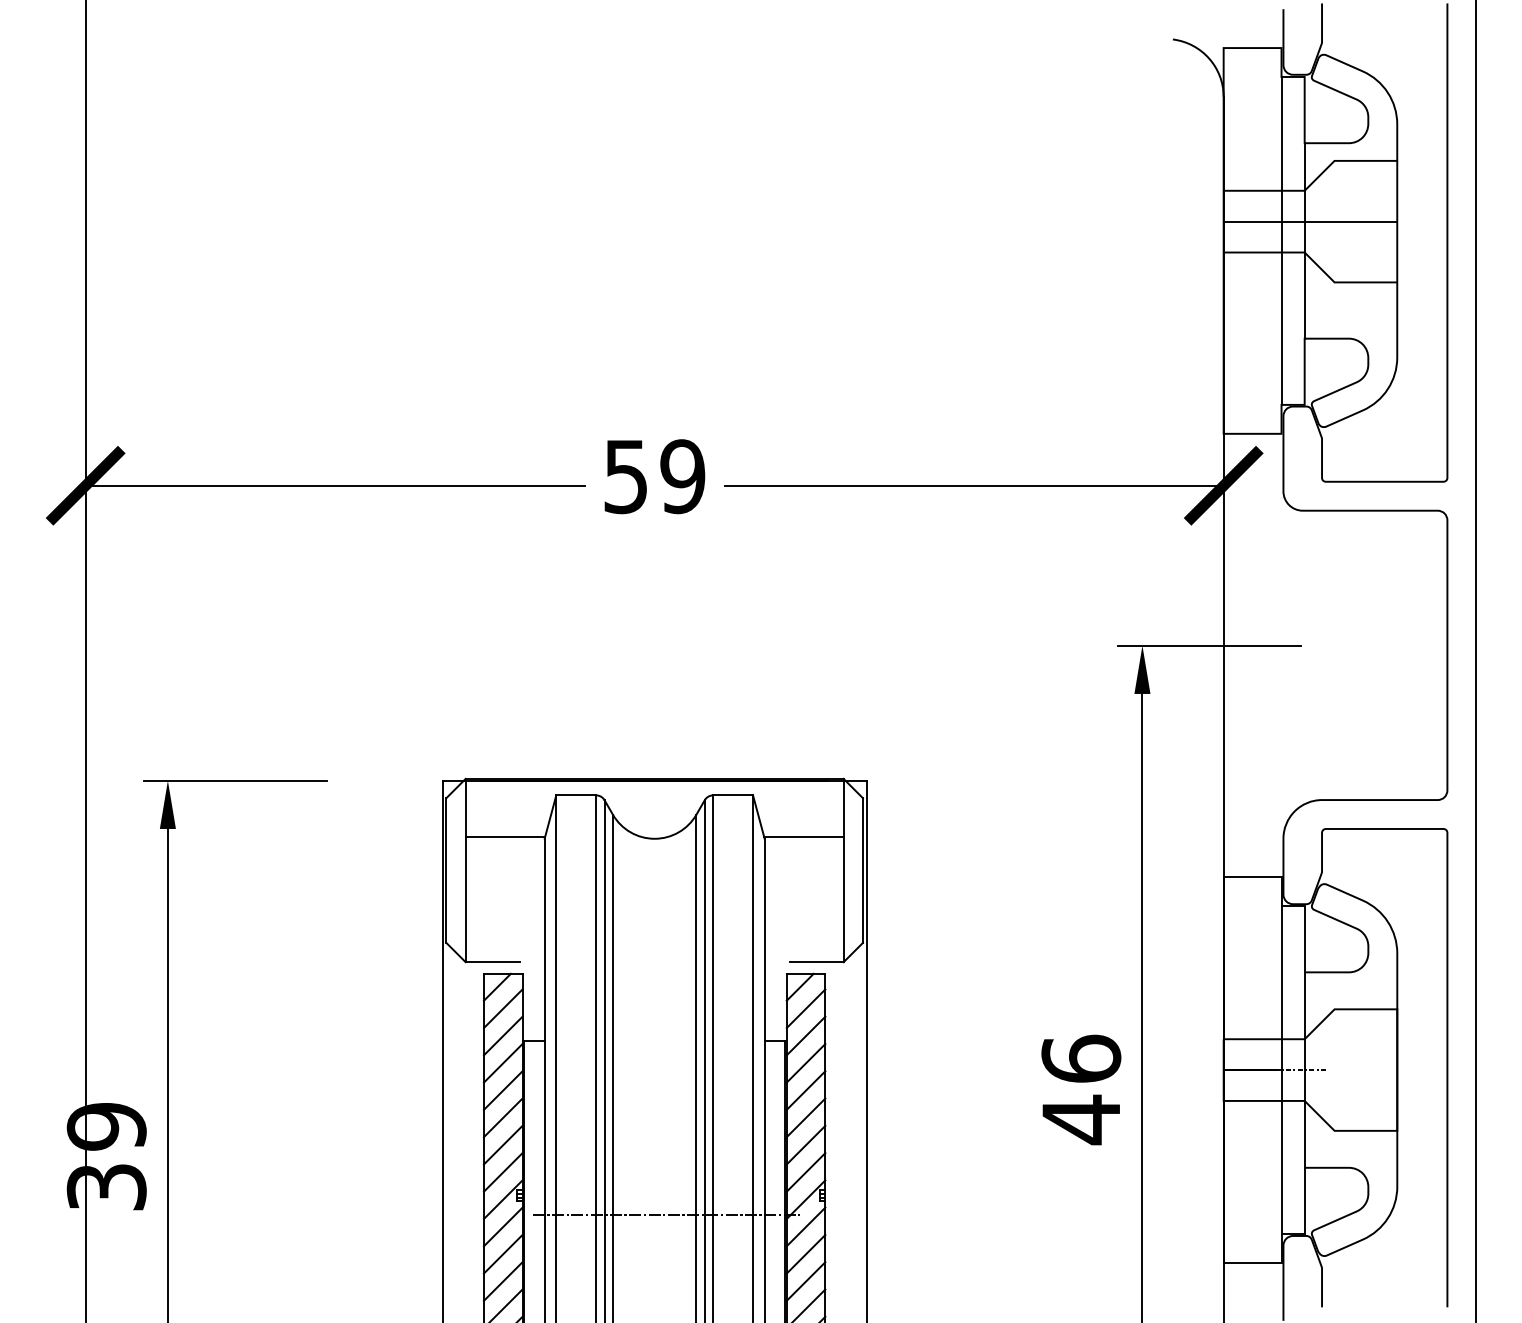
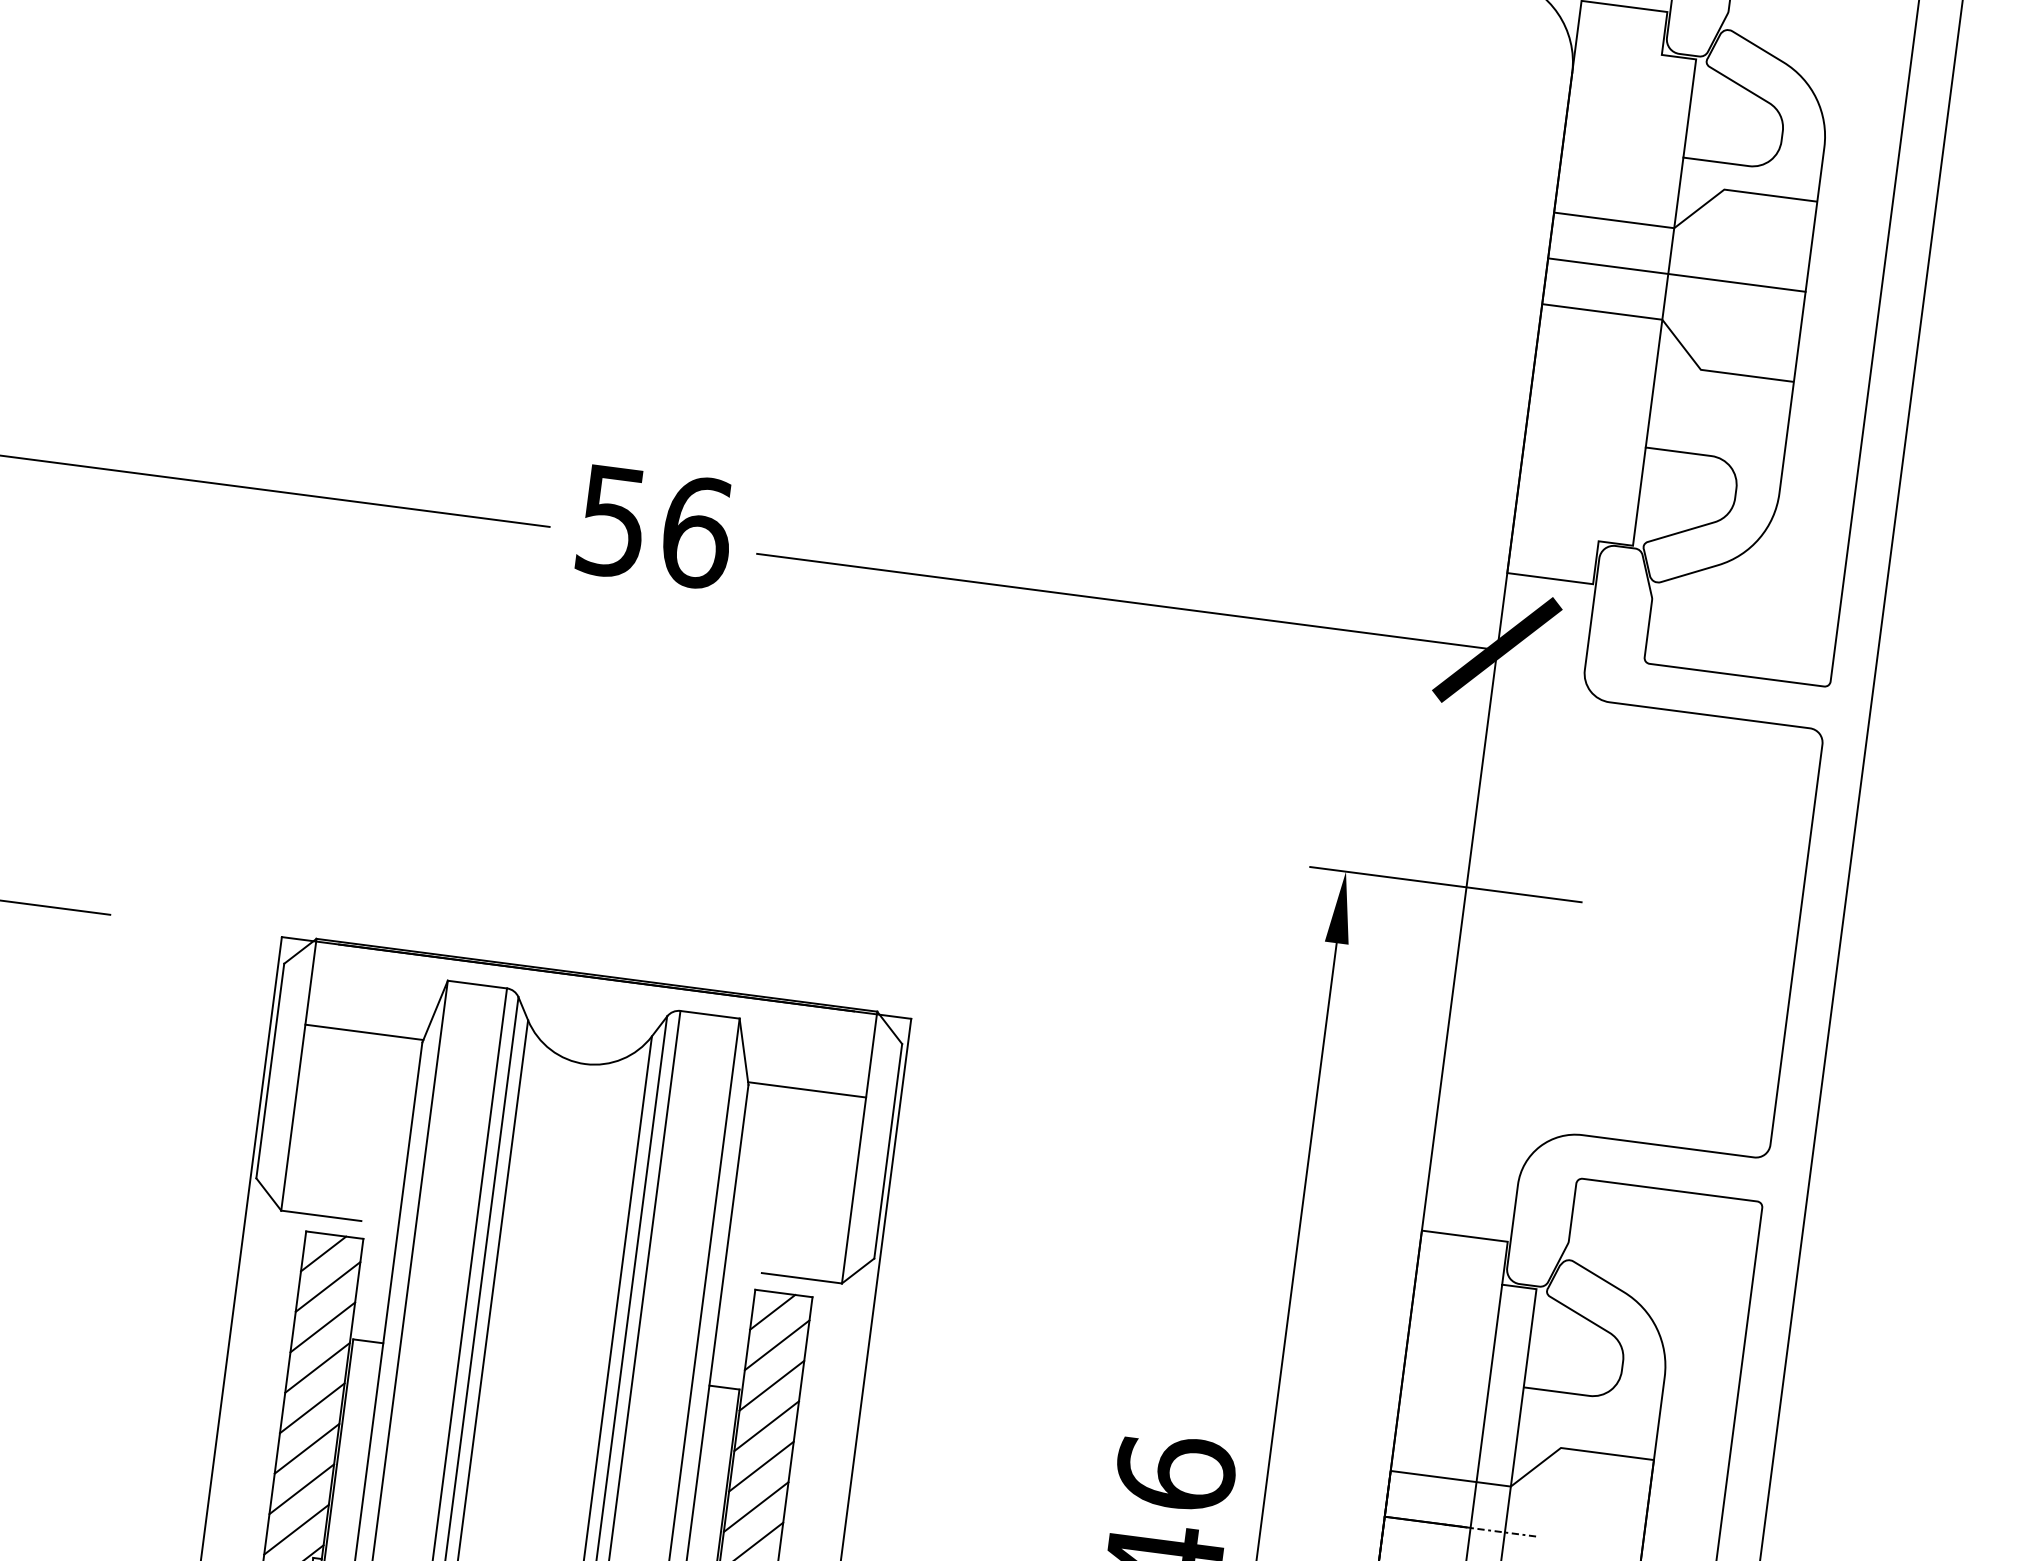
line: (1281, 240) -> (1630, 297), removed
text: (682, 476) -> (696, 532), 59 -> 56

